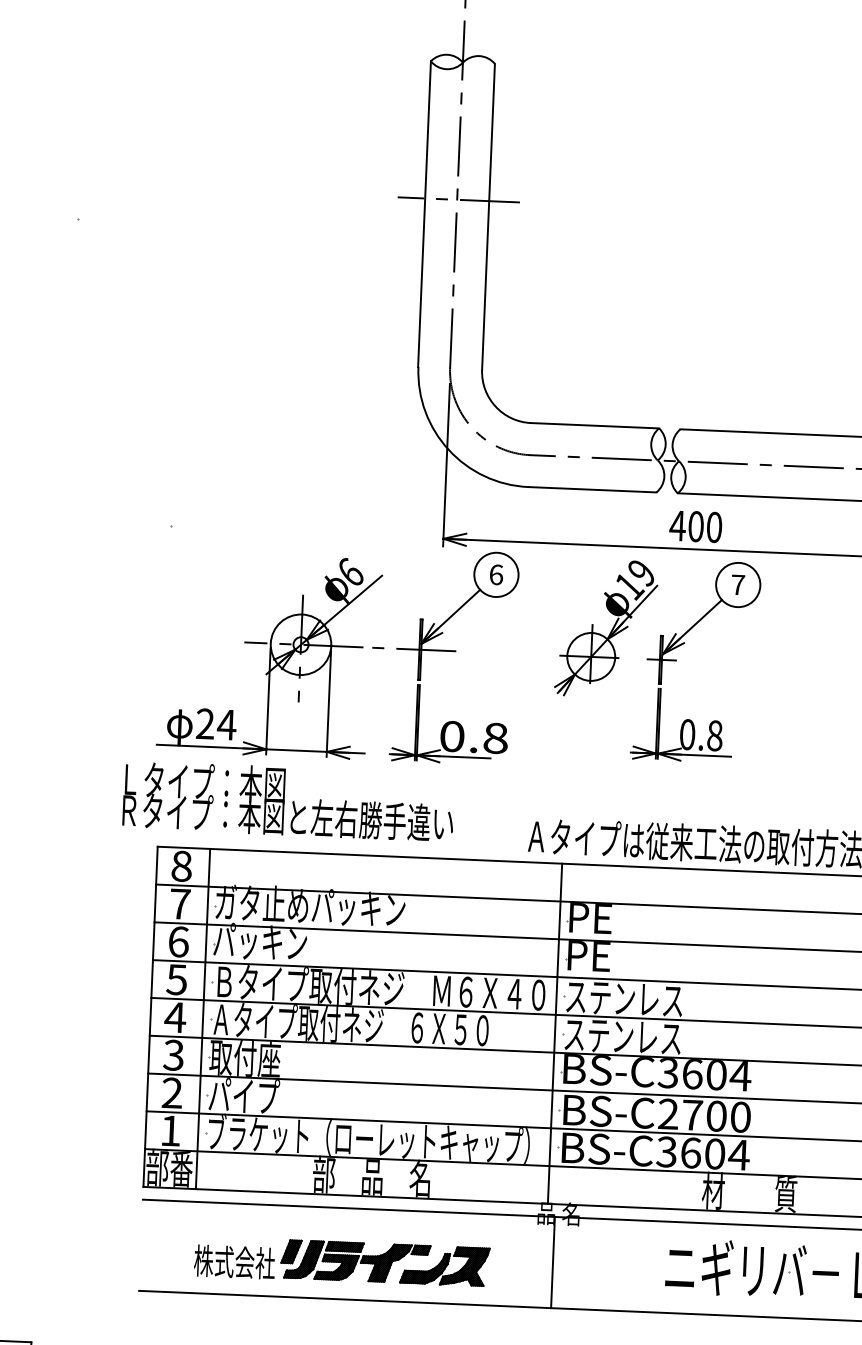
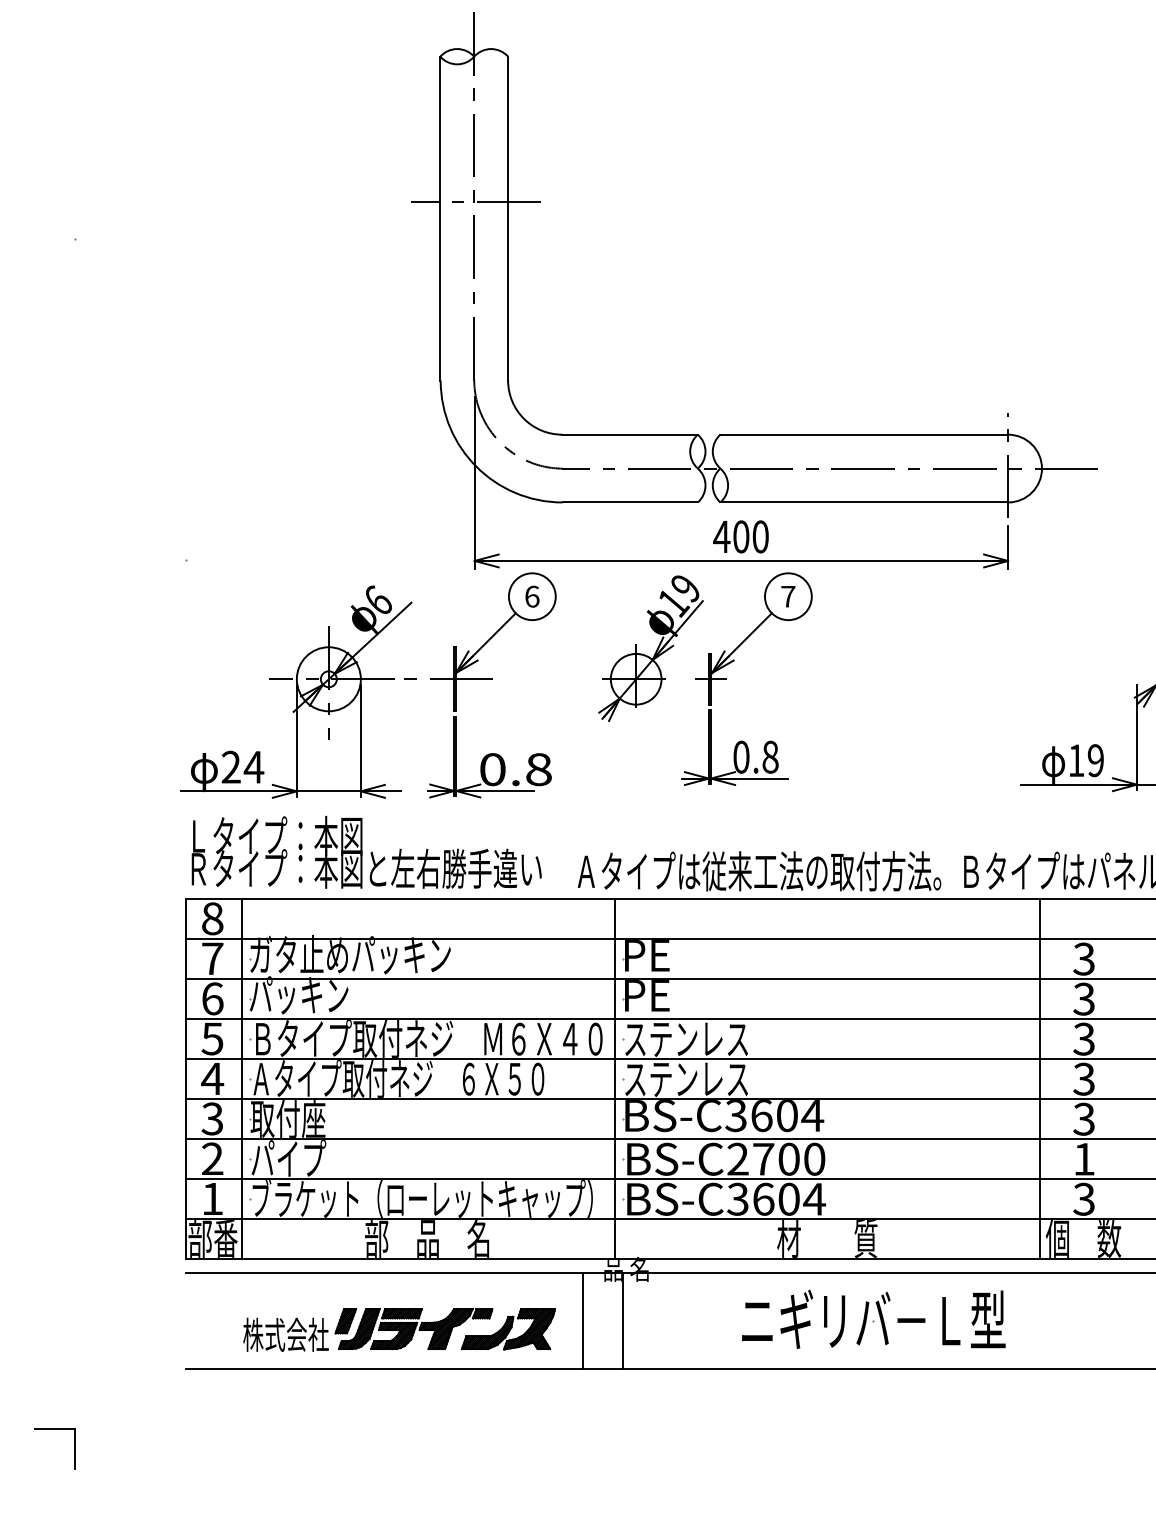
text: (288, 801) -> (366, 852), moved
line: (515, 1260) -> (582, 1320), added

